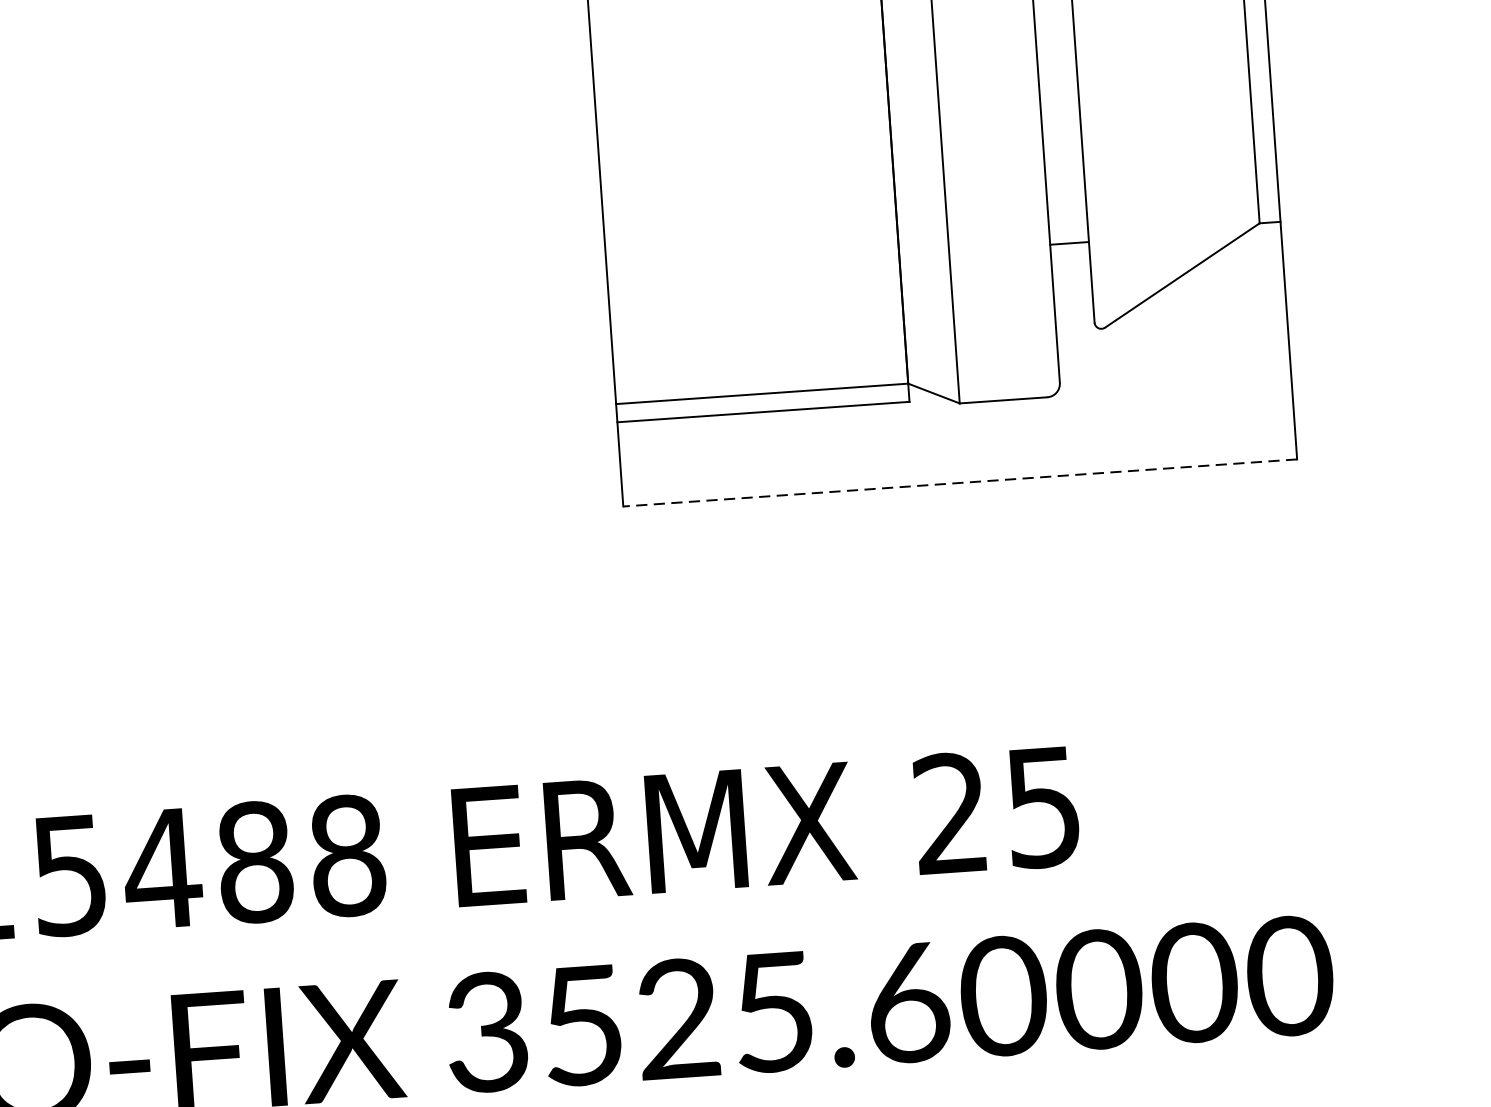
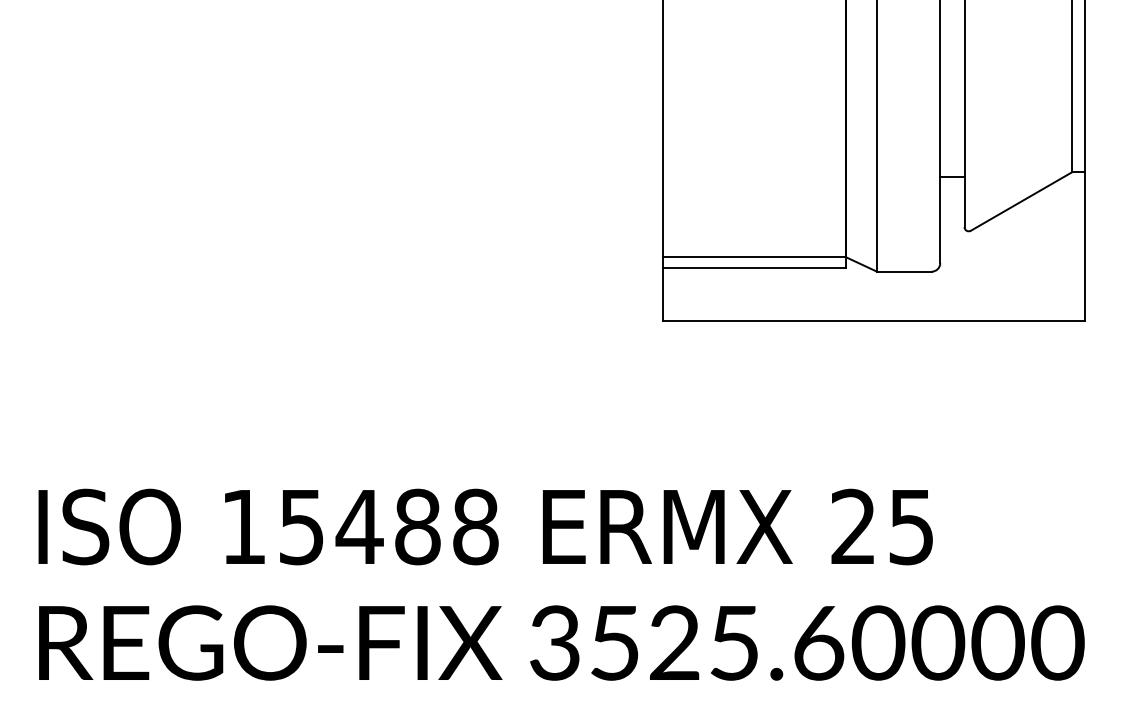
line: (959, 483) -> (873, 321), dashed -> solid

